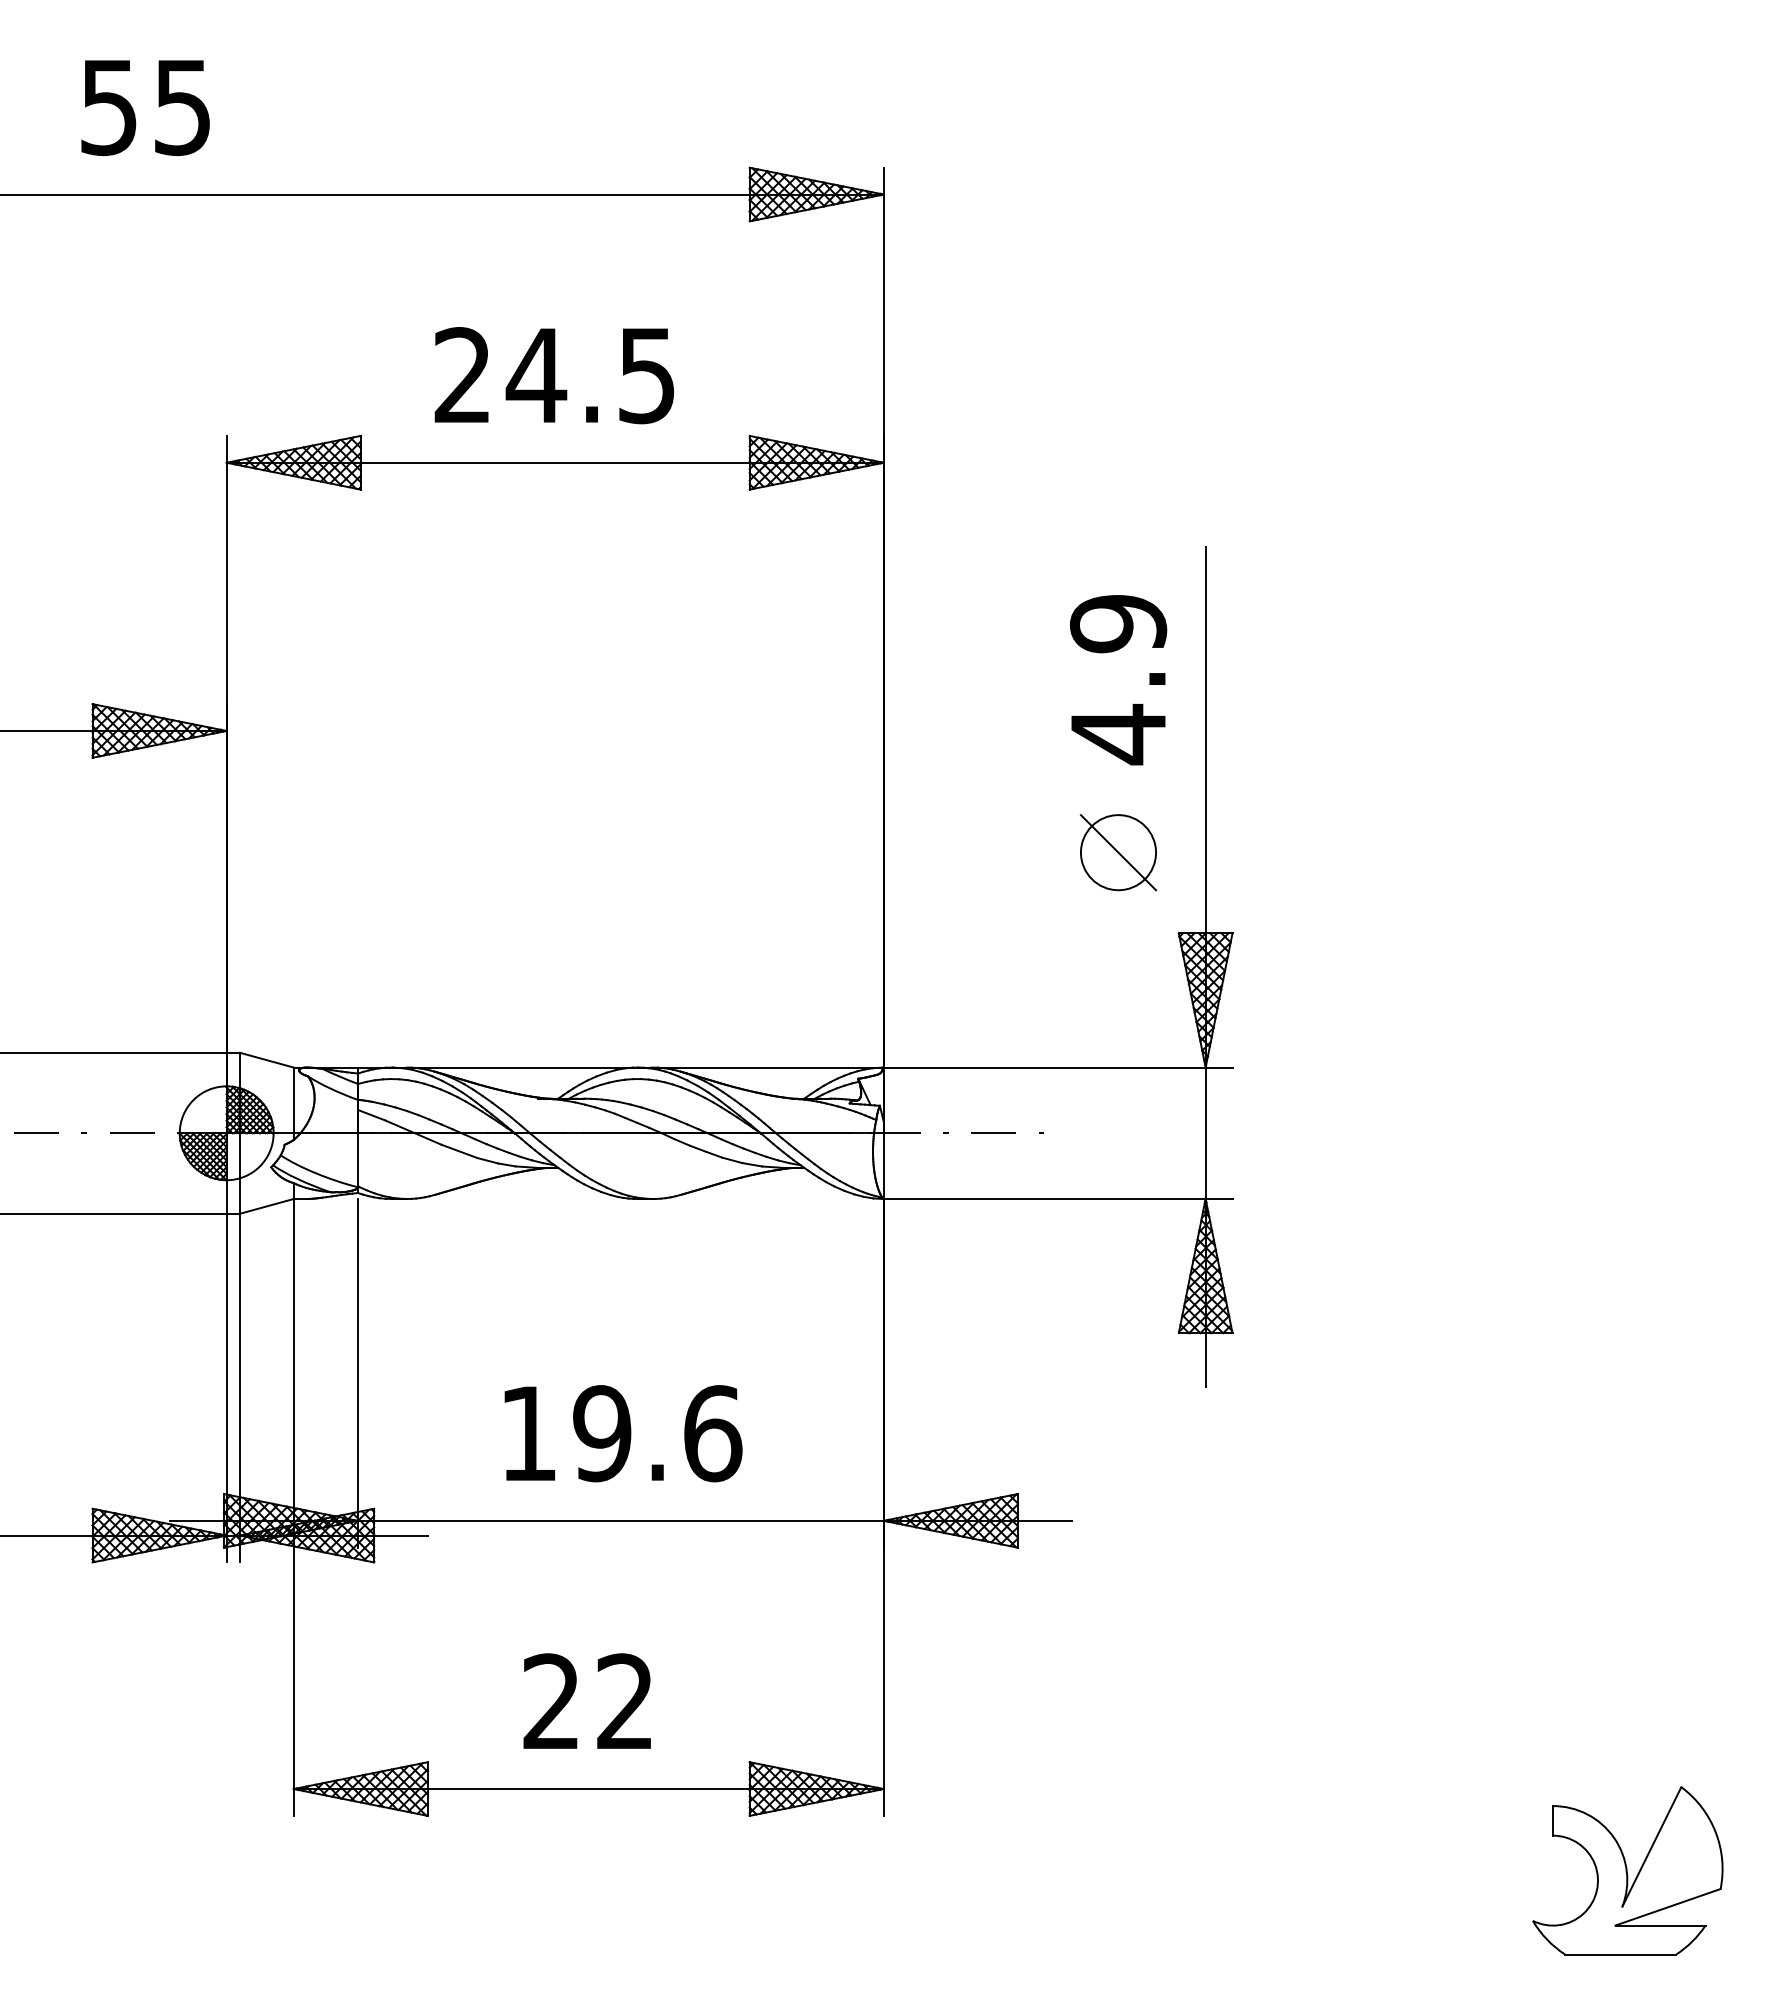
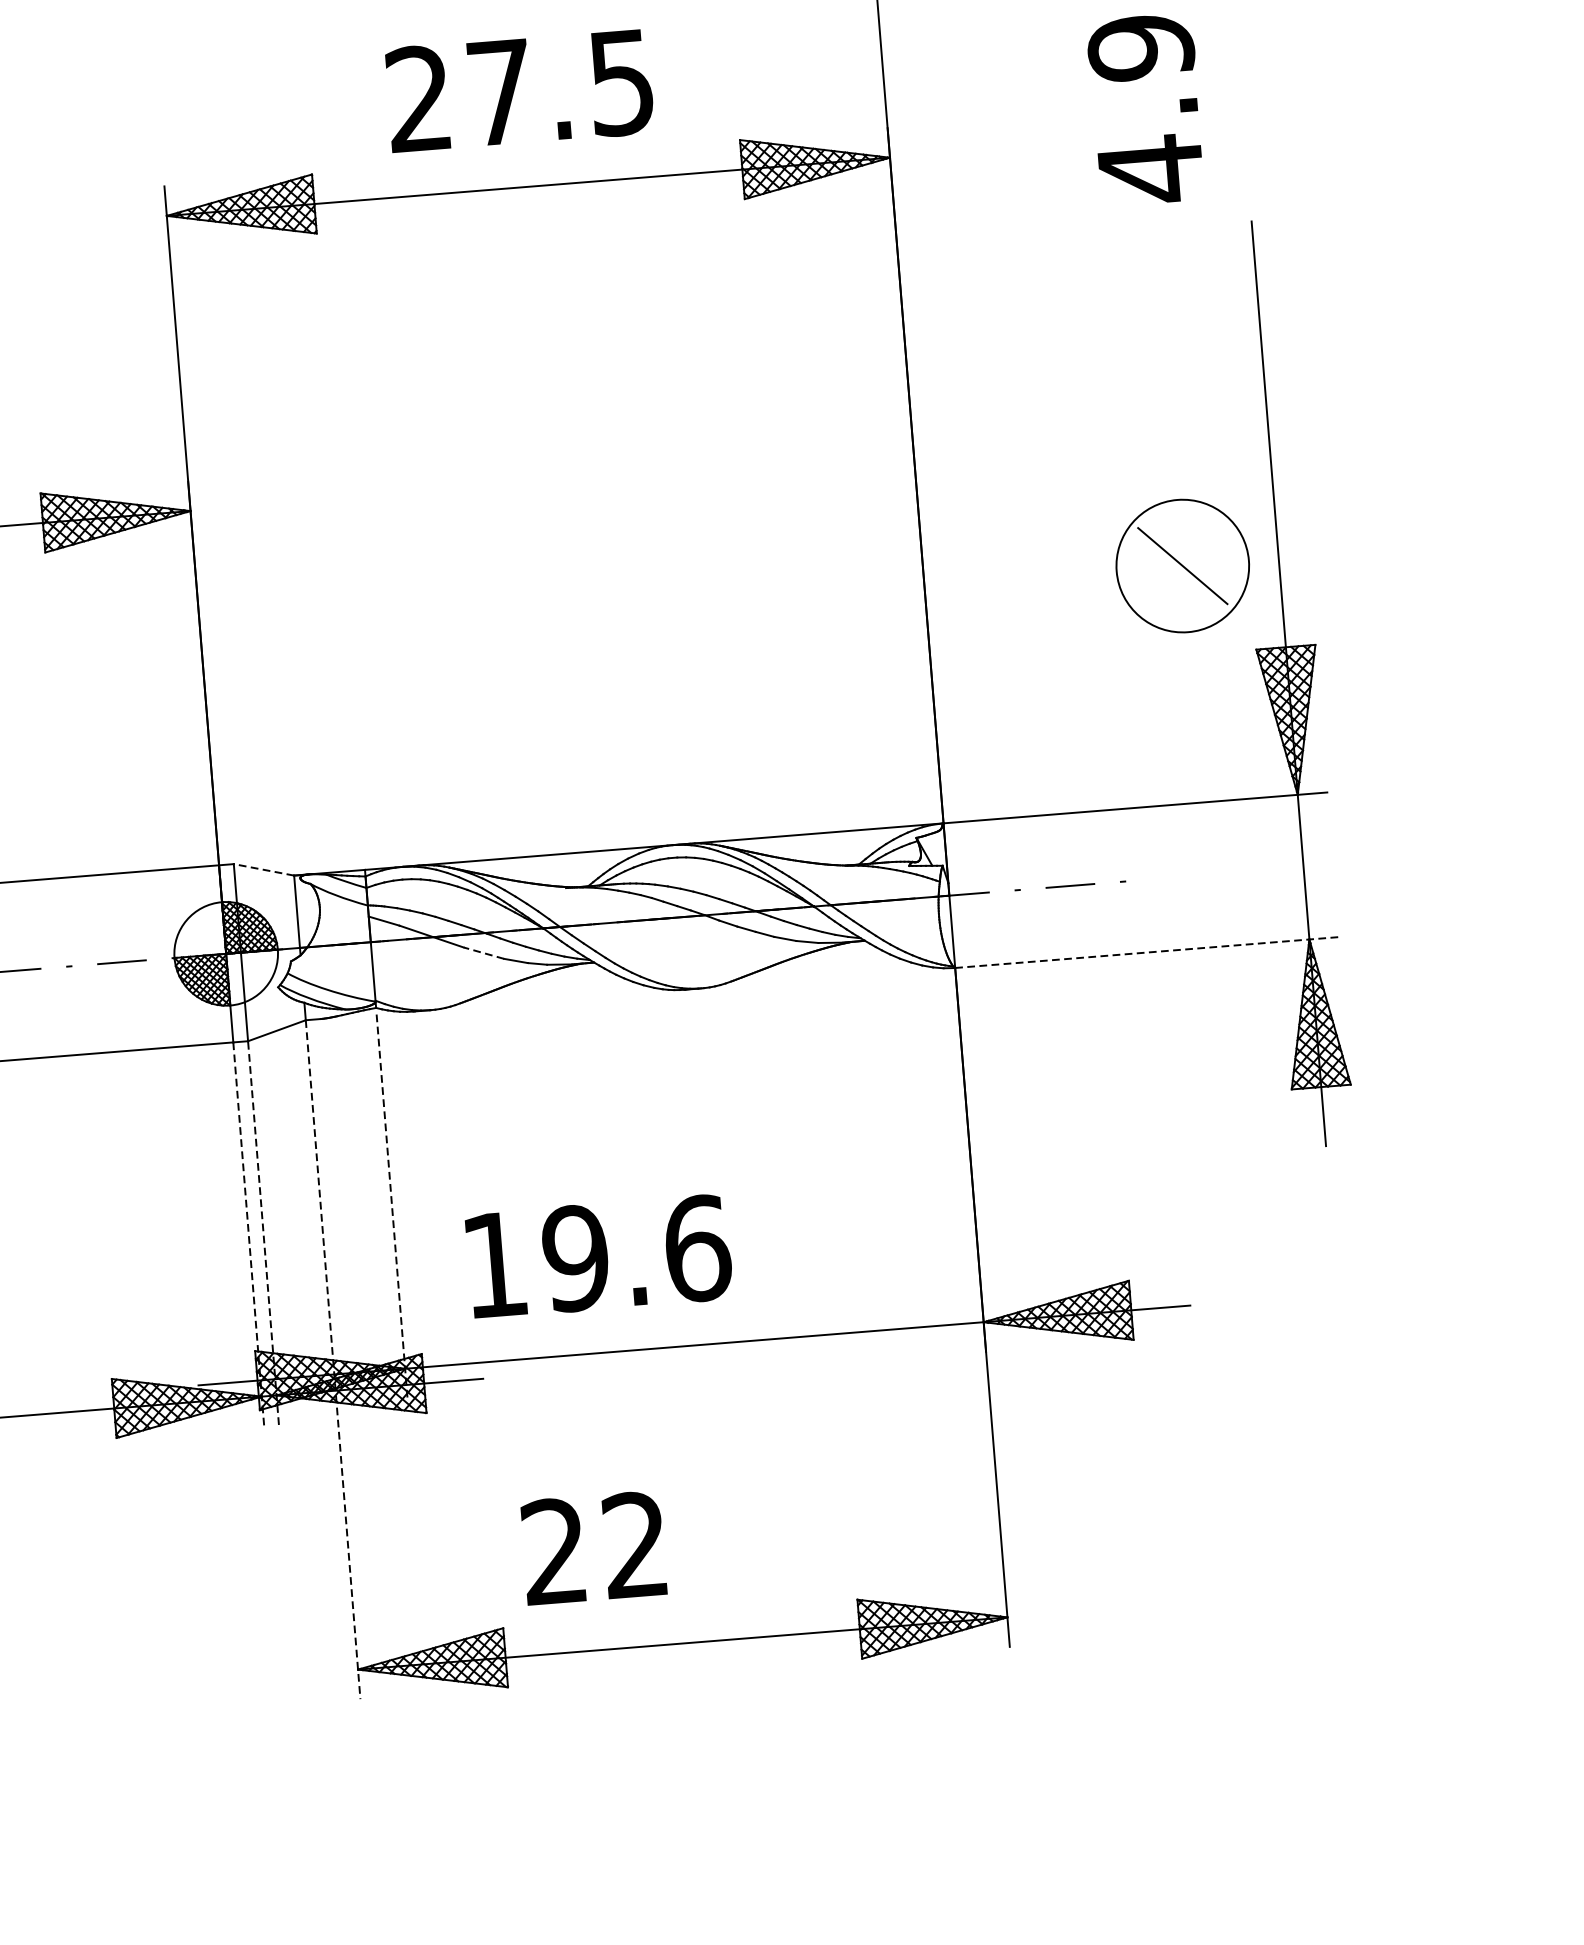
text: (536, 375) -> (500, 92), 24.5 -> 27.5
text: (1118, 680) -> (1146, 110), moved
circle: (1118, 852) -> (1182, 565), size x1.6
line: (266, 1060) -> (263, 870), solid -> dashed
line: (458, 1151) -> (482, 953), solid -> dashed
line: (1058, 1198) -> (1147, 951), solid -> dashed
line: (358, 1373) -> (392, 1206), solid -> dashed
line: (240, 1387) -> (263, 1232), solid -> dashed
line: (226, 1388) -> (248, 1234), solid -> dashed
text: (623, 1433) -> (599, 1256), moved
line: (293, 1507) -> (332, 1359), solid -> dashed
text: (586, 1700) -> (592, 1547), moved

